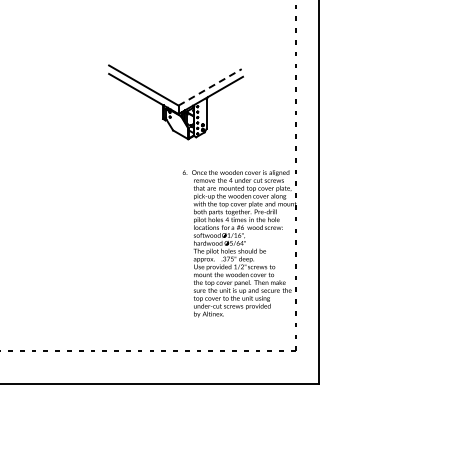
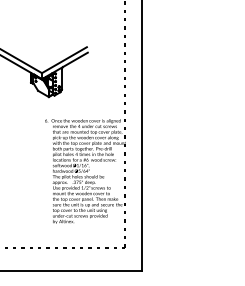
line: (210, 87) -> (64, 60), dashed -> solid

